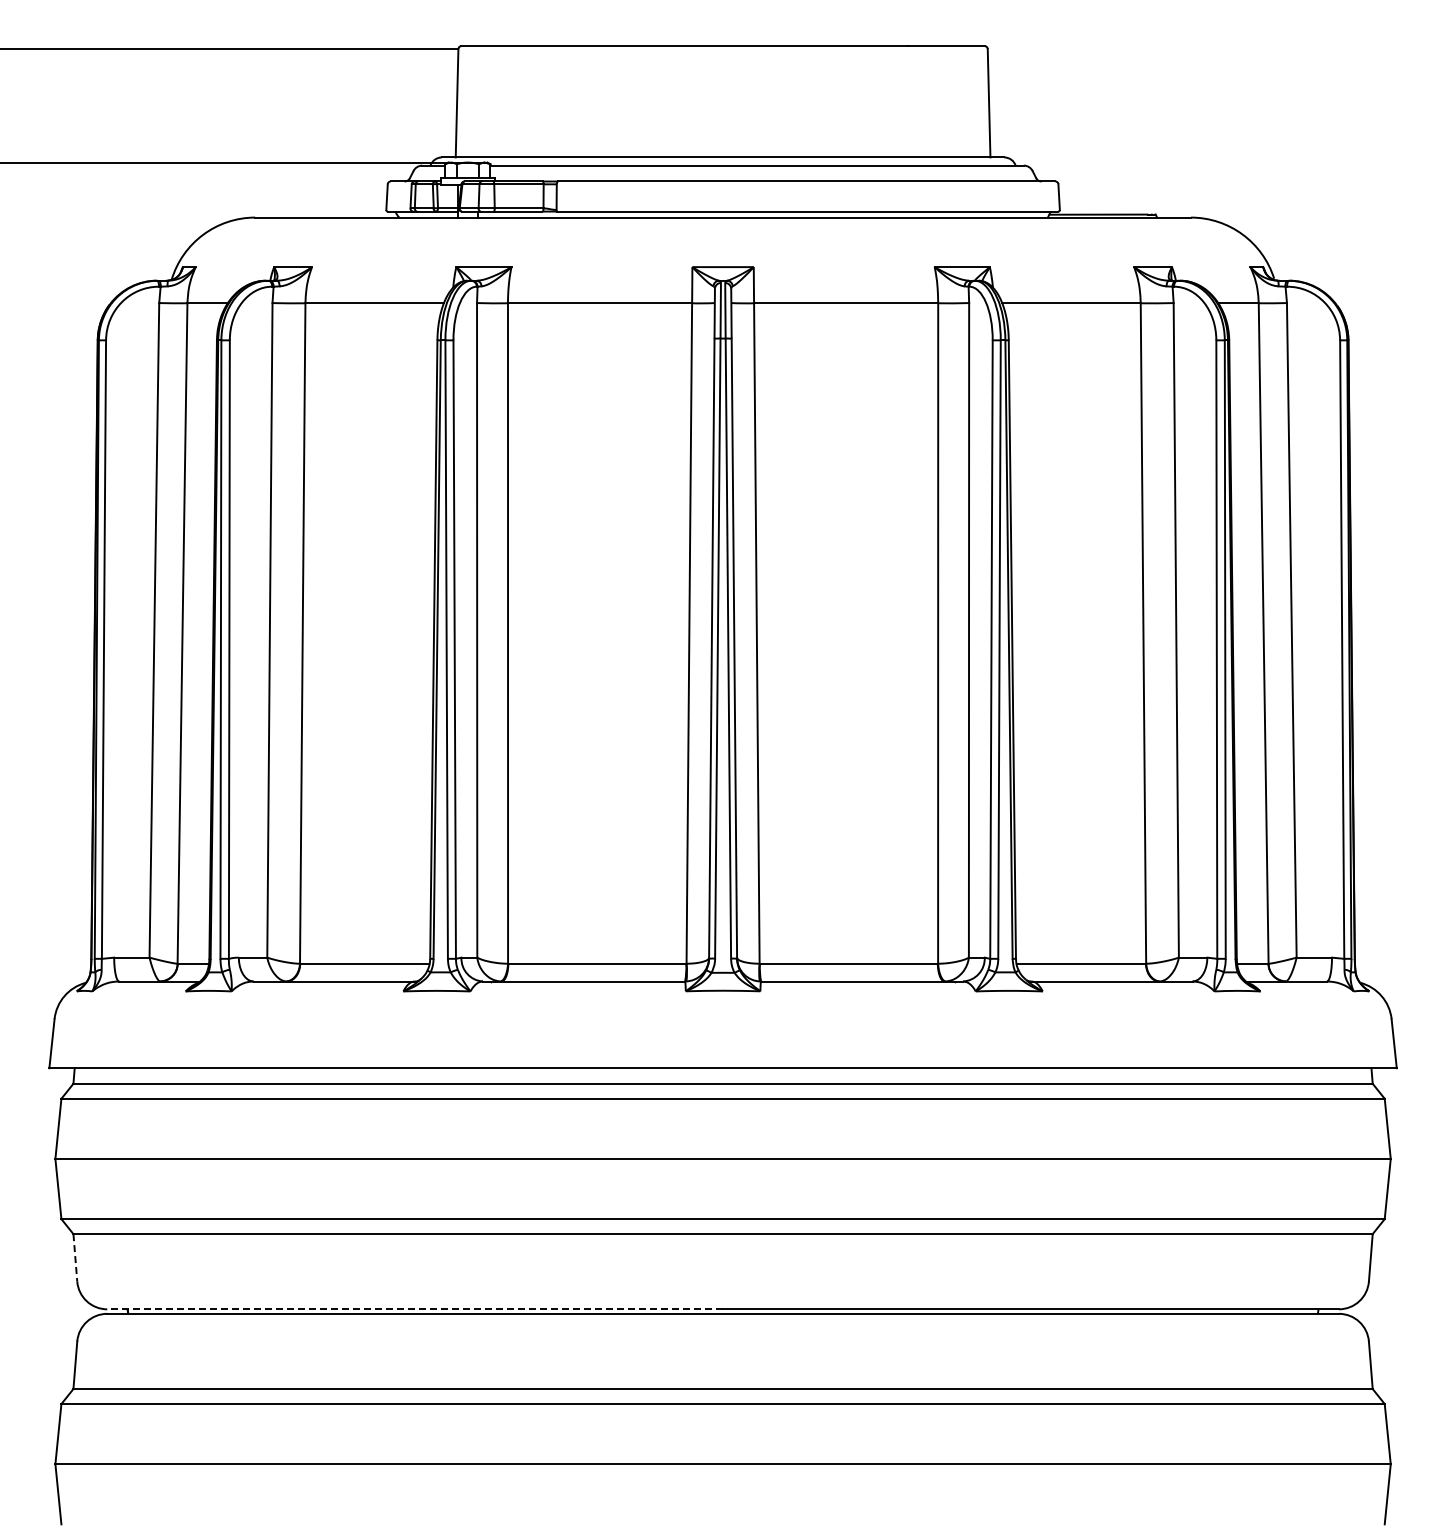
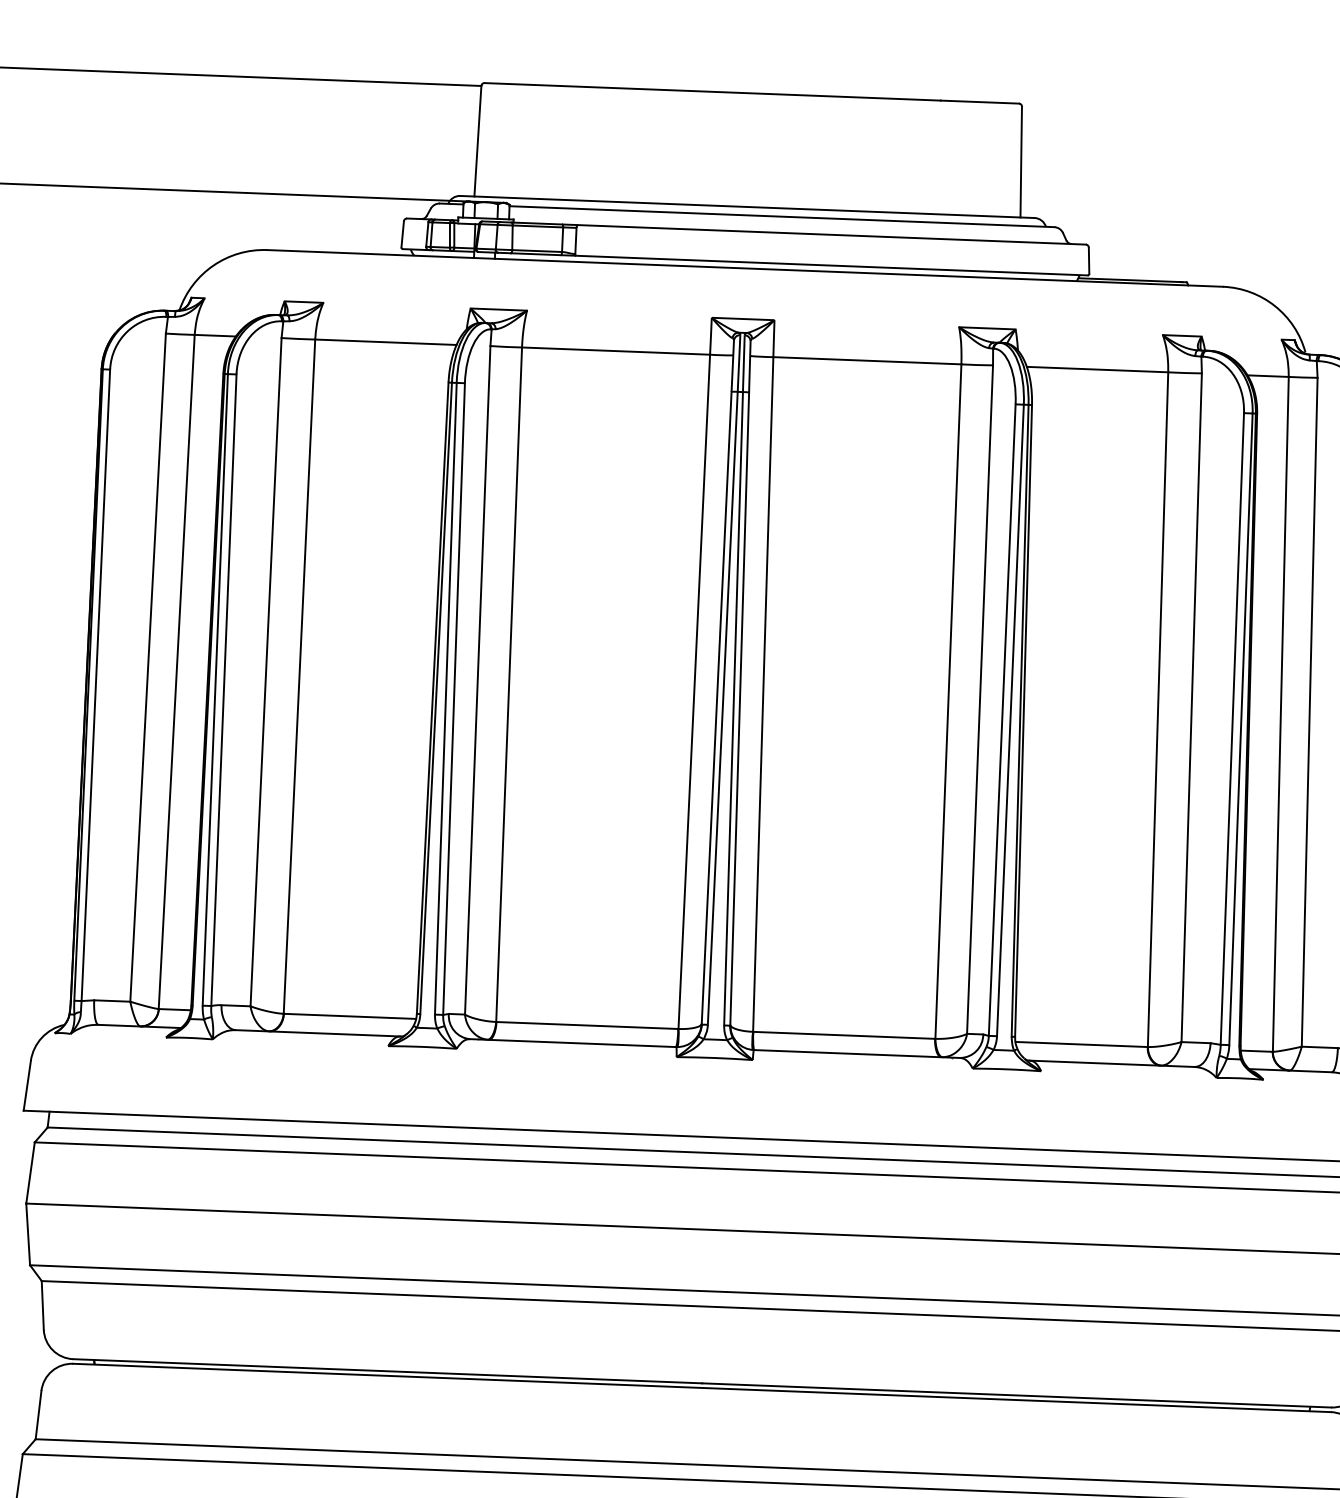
line: (75, 1257) -> (42, 1305), dashed -> solid
line: (415, 1309) -> (388, 1371), dashed -> solid

